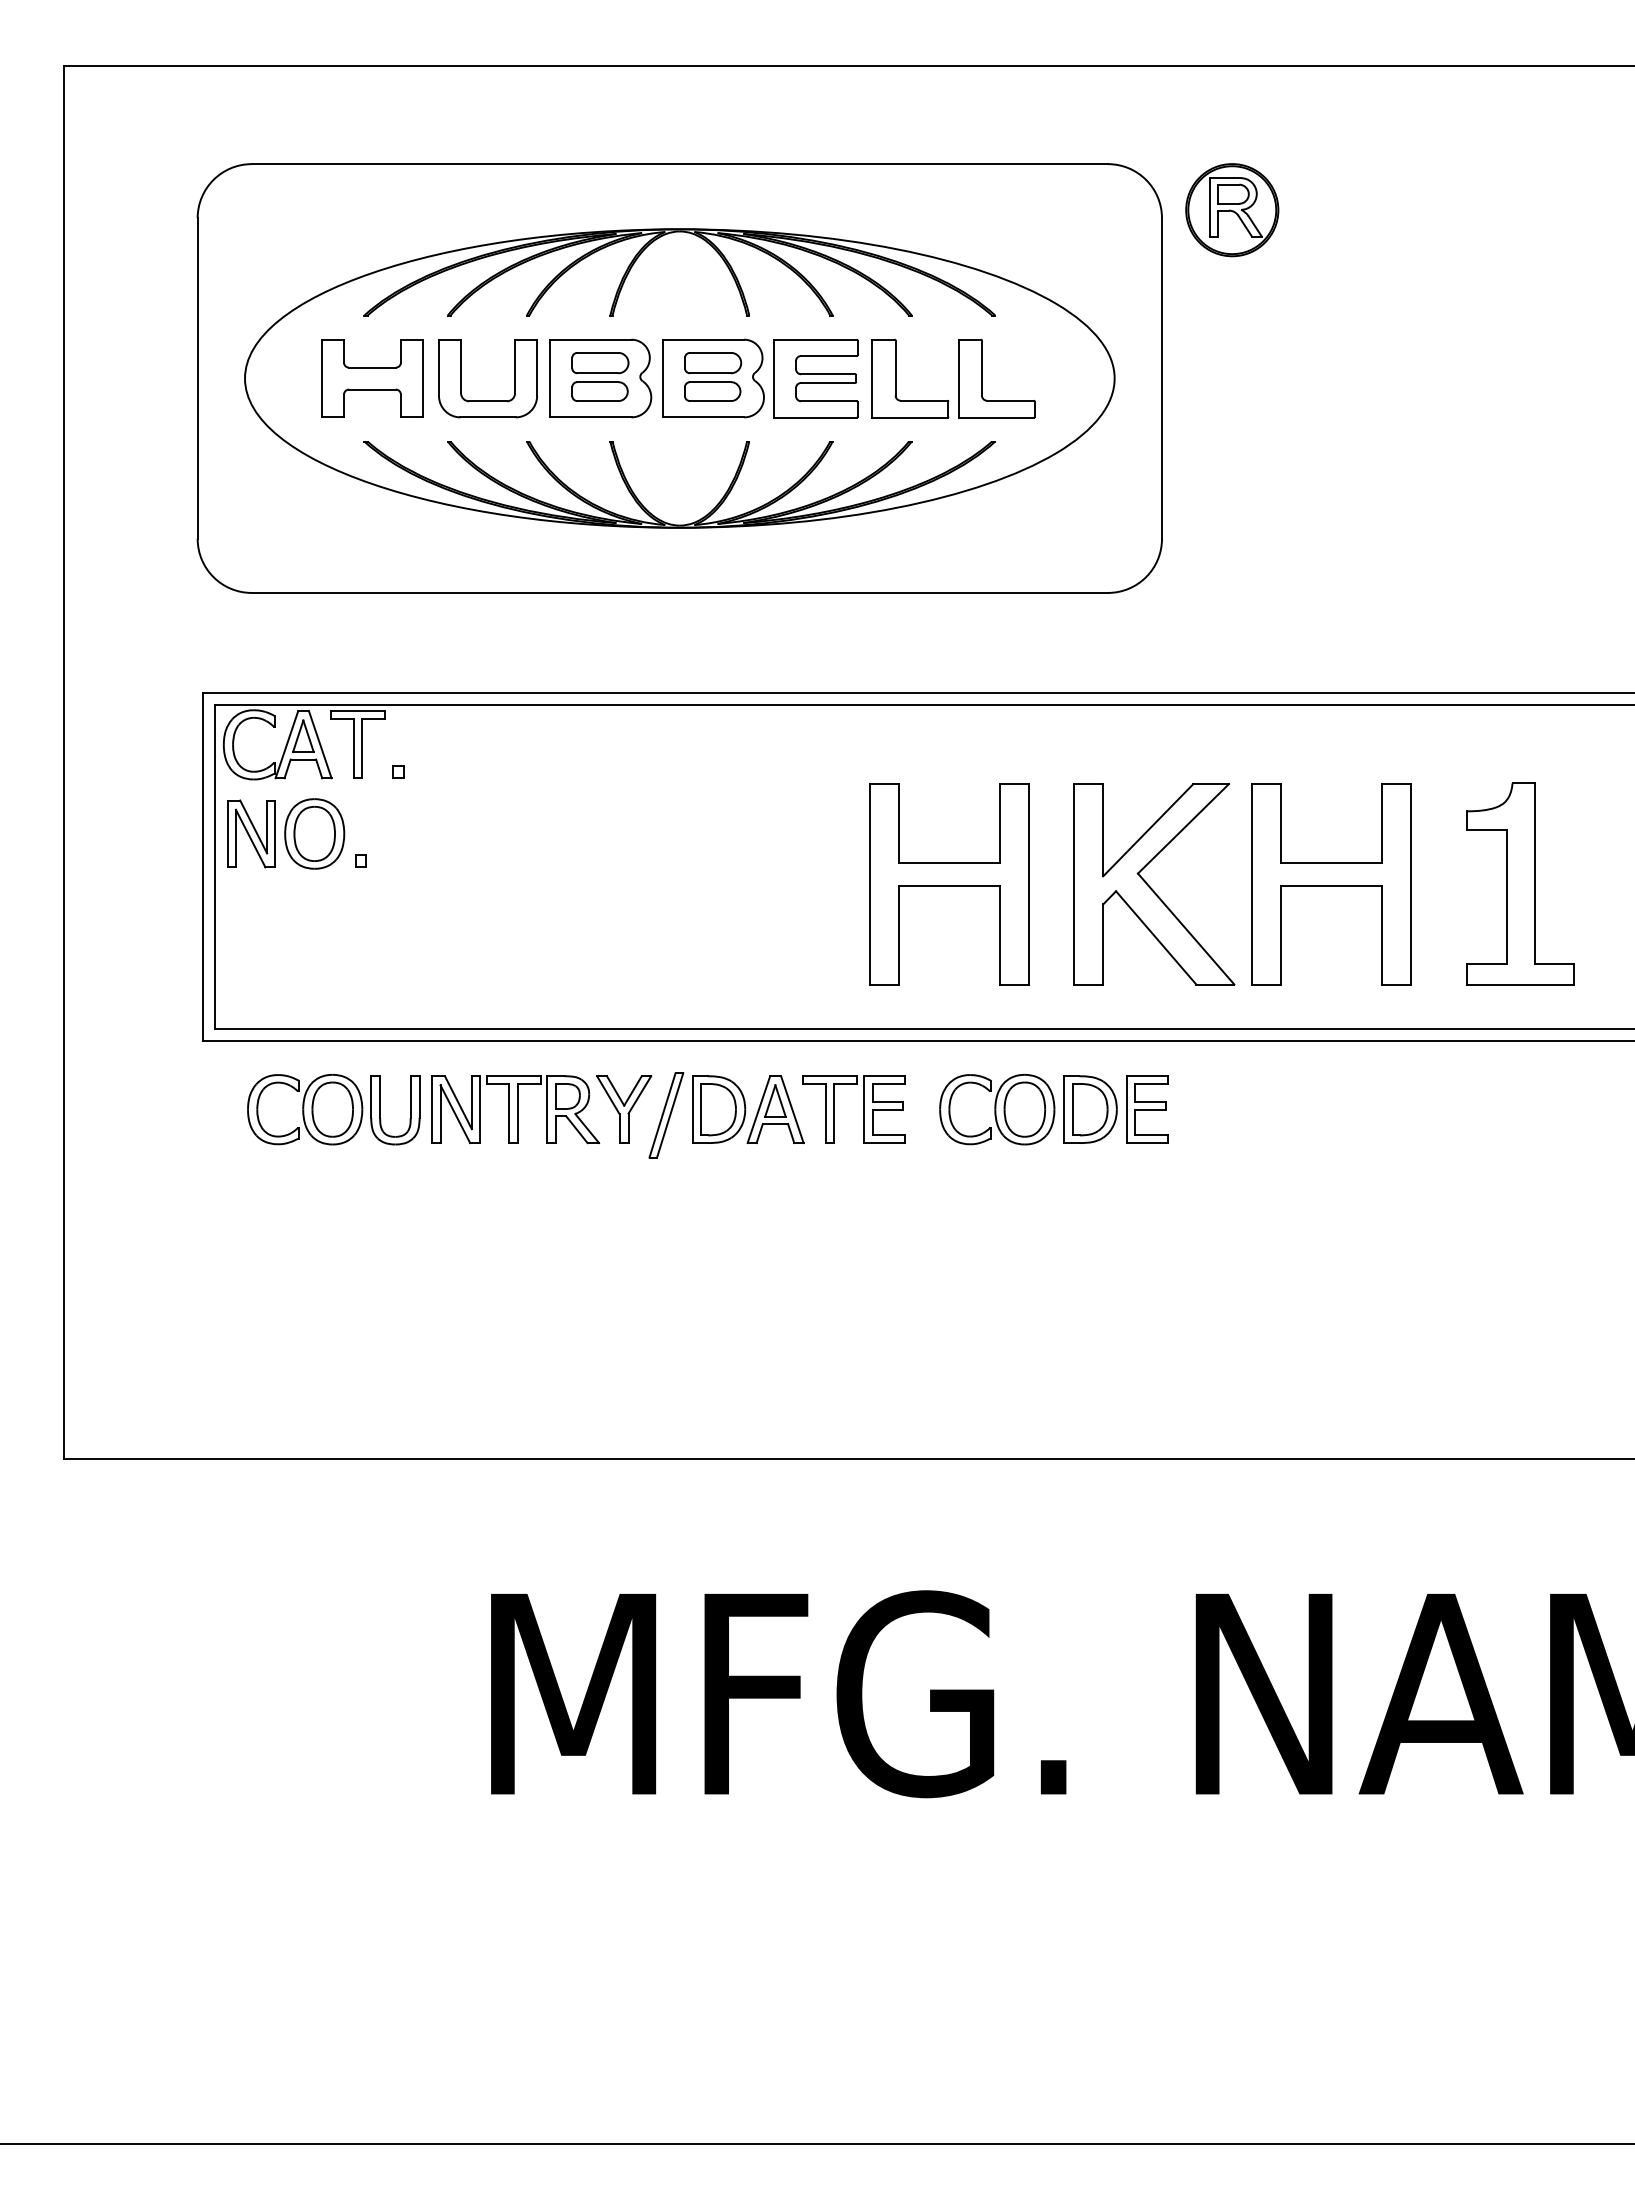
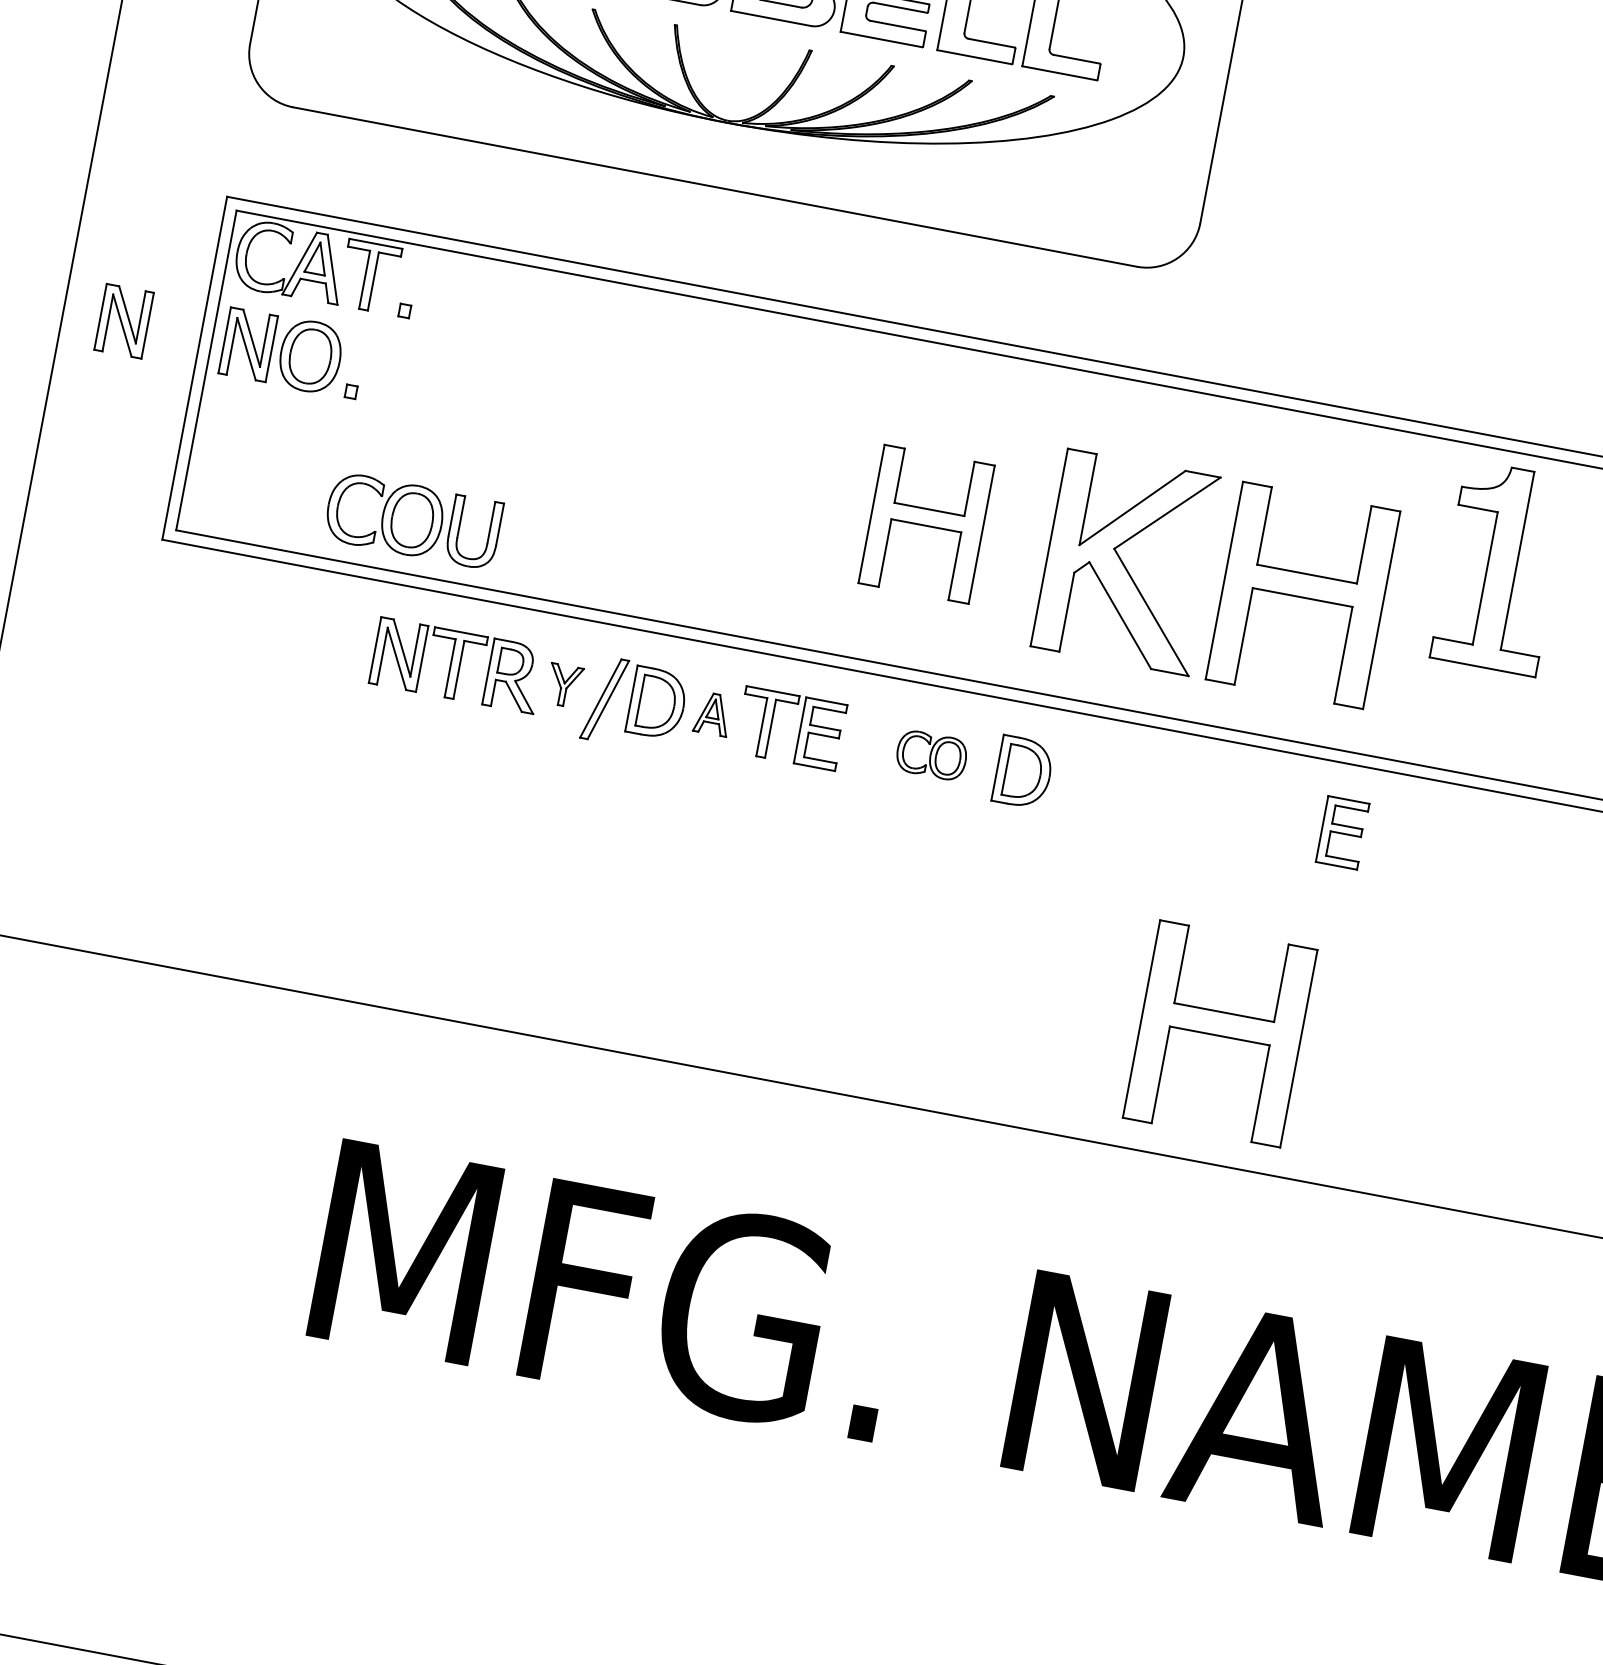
part: (125, 833) -> (124, 320), added
part: (1520, 883) -> (1501, 567), moved
part: (949, 884) -> (926, 524), size x0.7
part: (333, 1109) -> (413, 520), moved
part: (624, 1109) -> (564, 685), size x0.6
part: (775, 1109) -> (713, 713), size x0.6
part: (997, 1109) -> (931, 755), size x0.6
part: (1147, 1109) -> (1342, 832), moved
part: (1331, 1329) -> (1220, 1034), added

